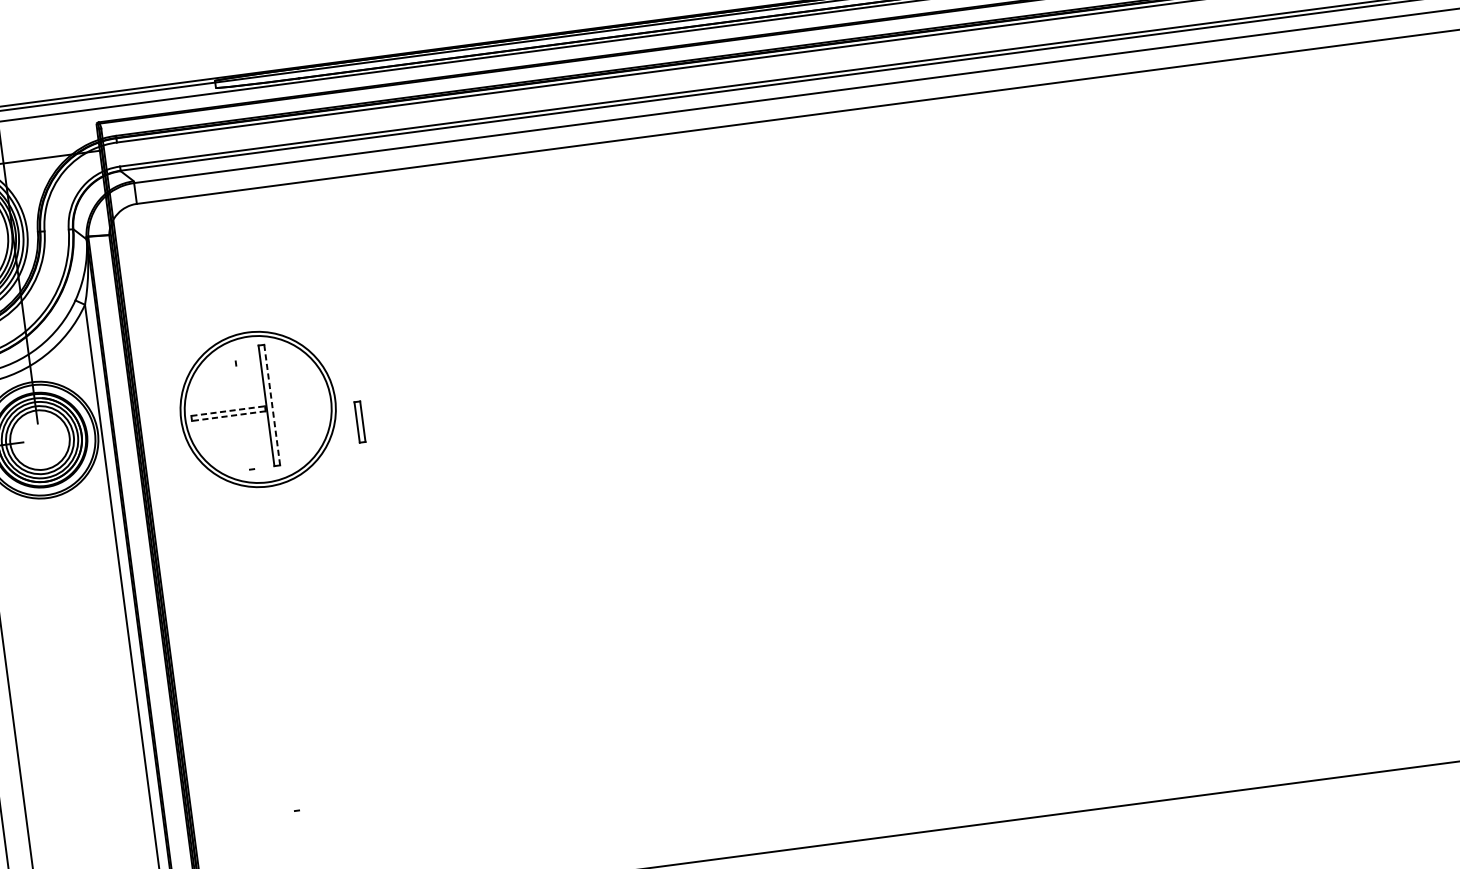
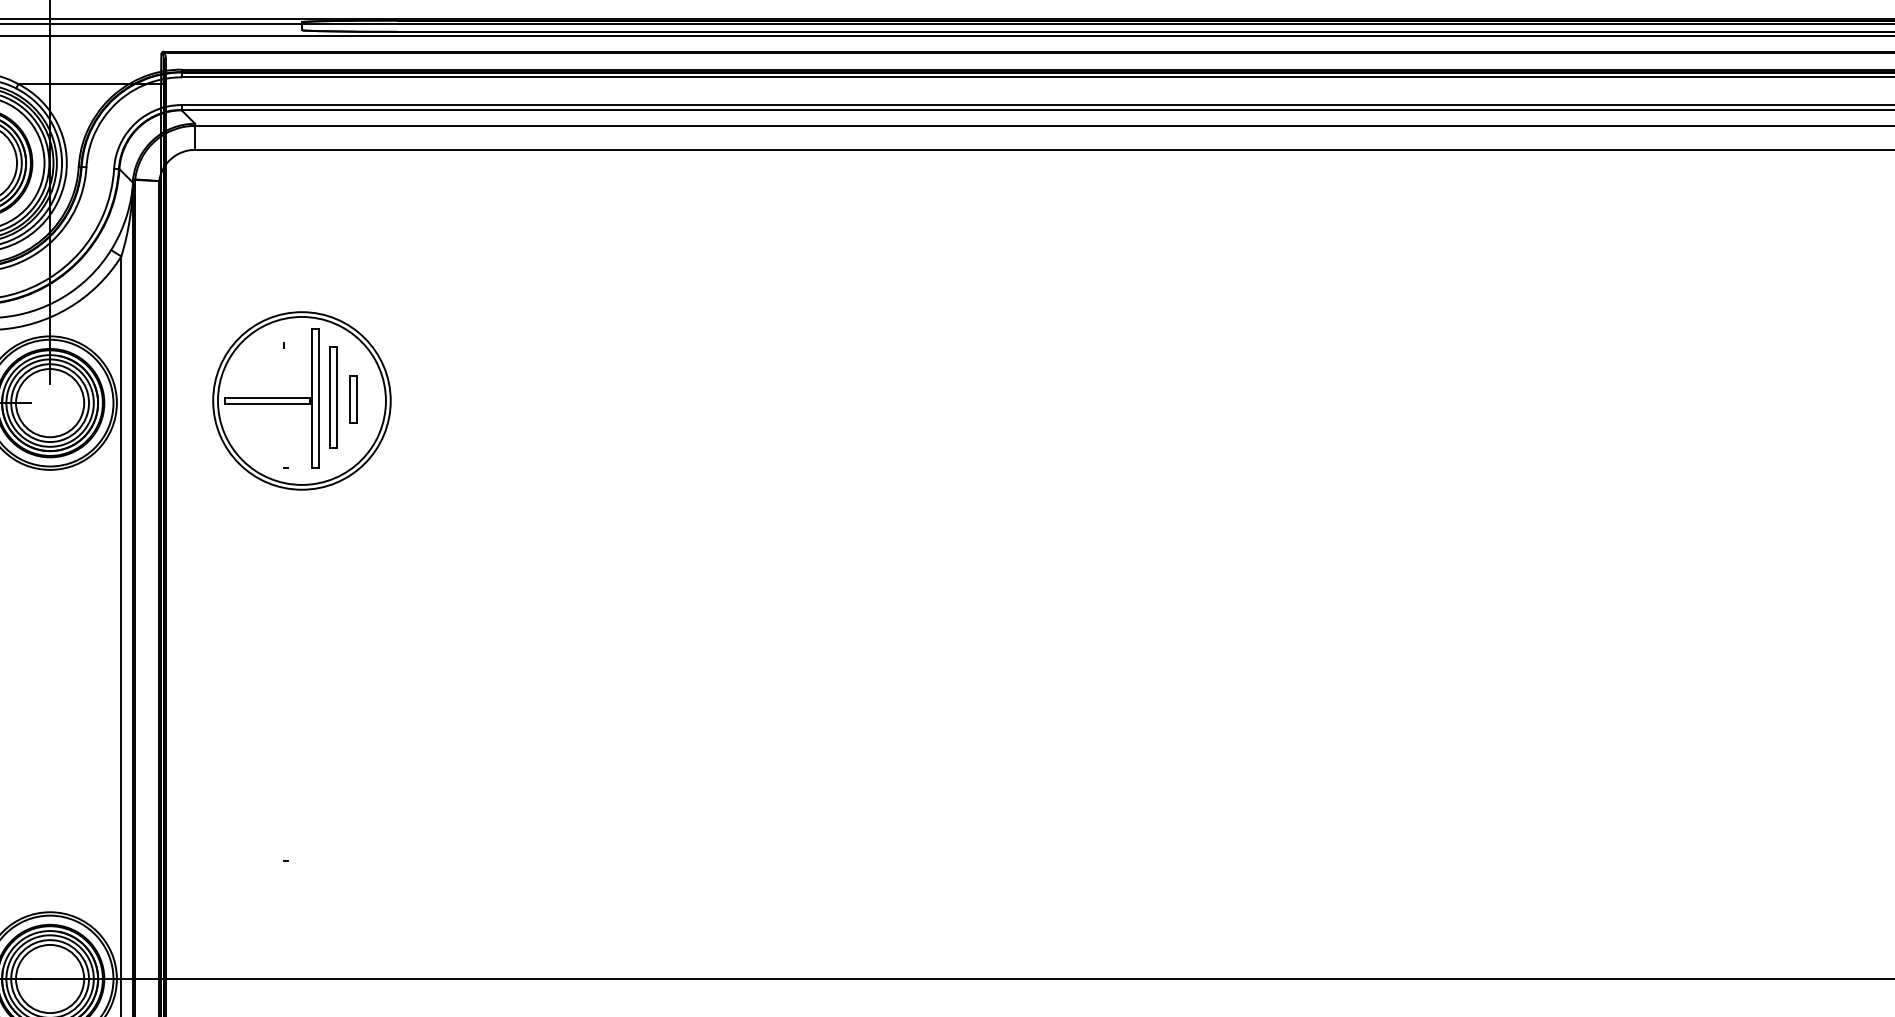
part: (285, 402) -> (333, 397), added
line: (272, 405) -> (318, 398), dashed -> solid
line: (228, 411) -> (268, 398), dashed -> solid
line: (228, 416) -> (267, 404), dashed -> solid
part: (360, 422) -> (353, 399), moved

